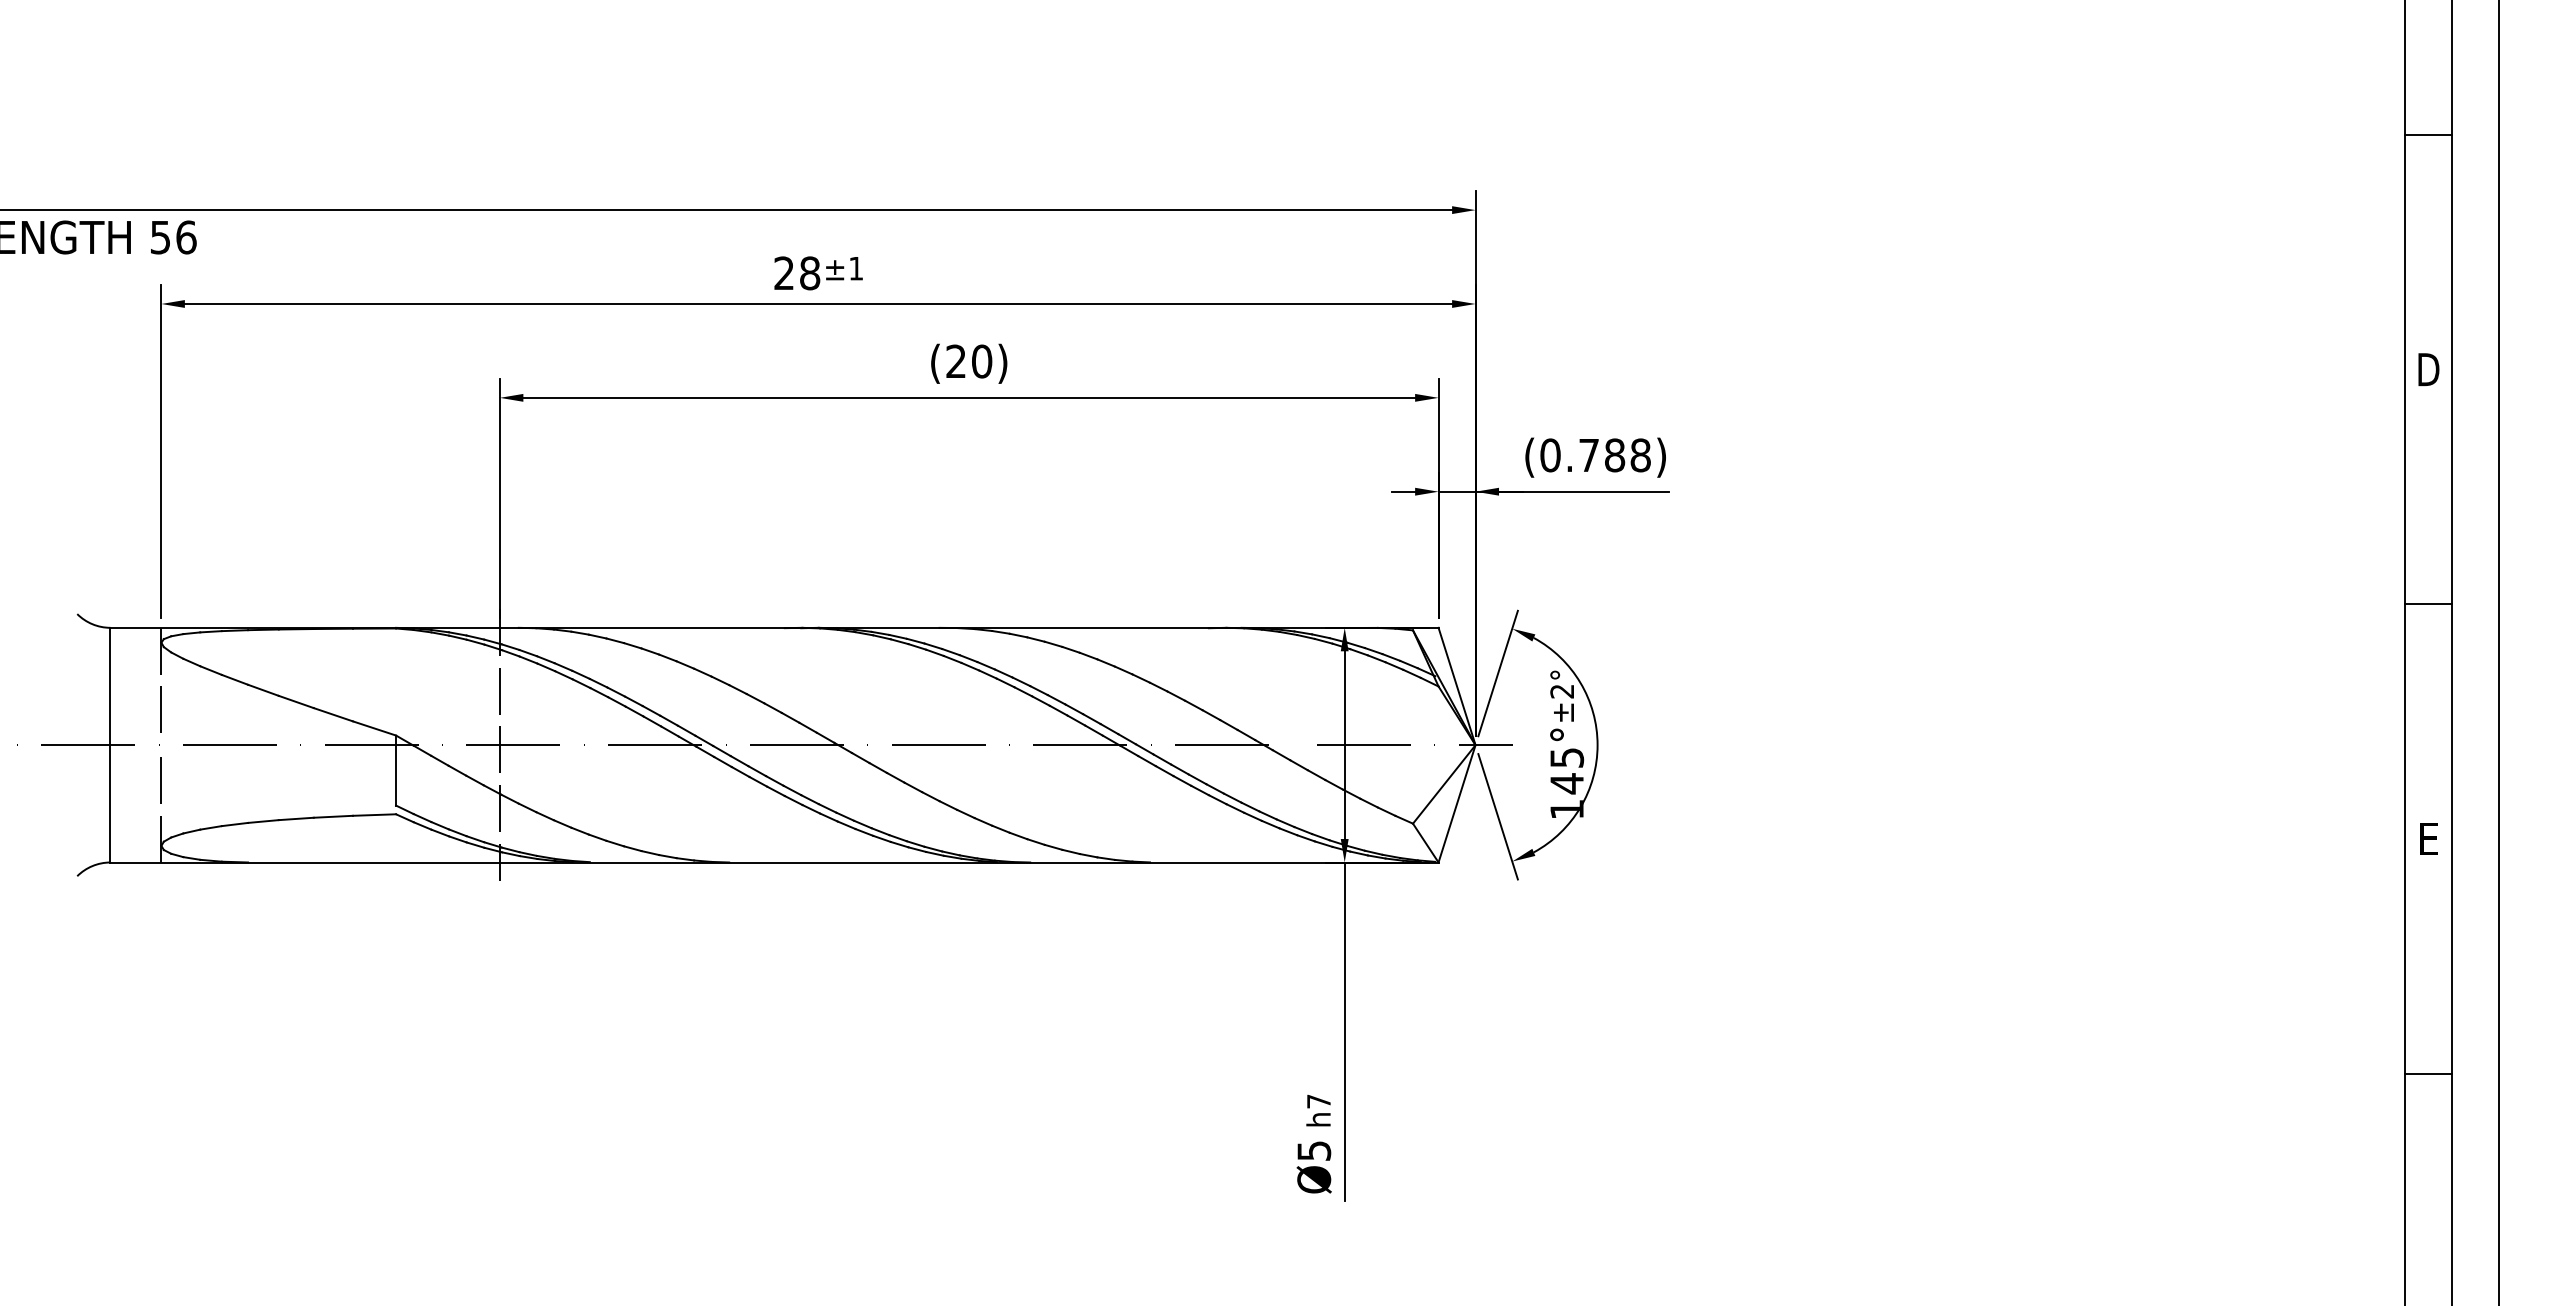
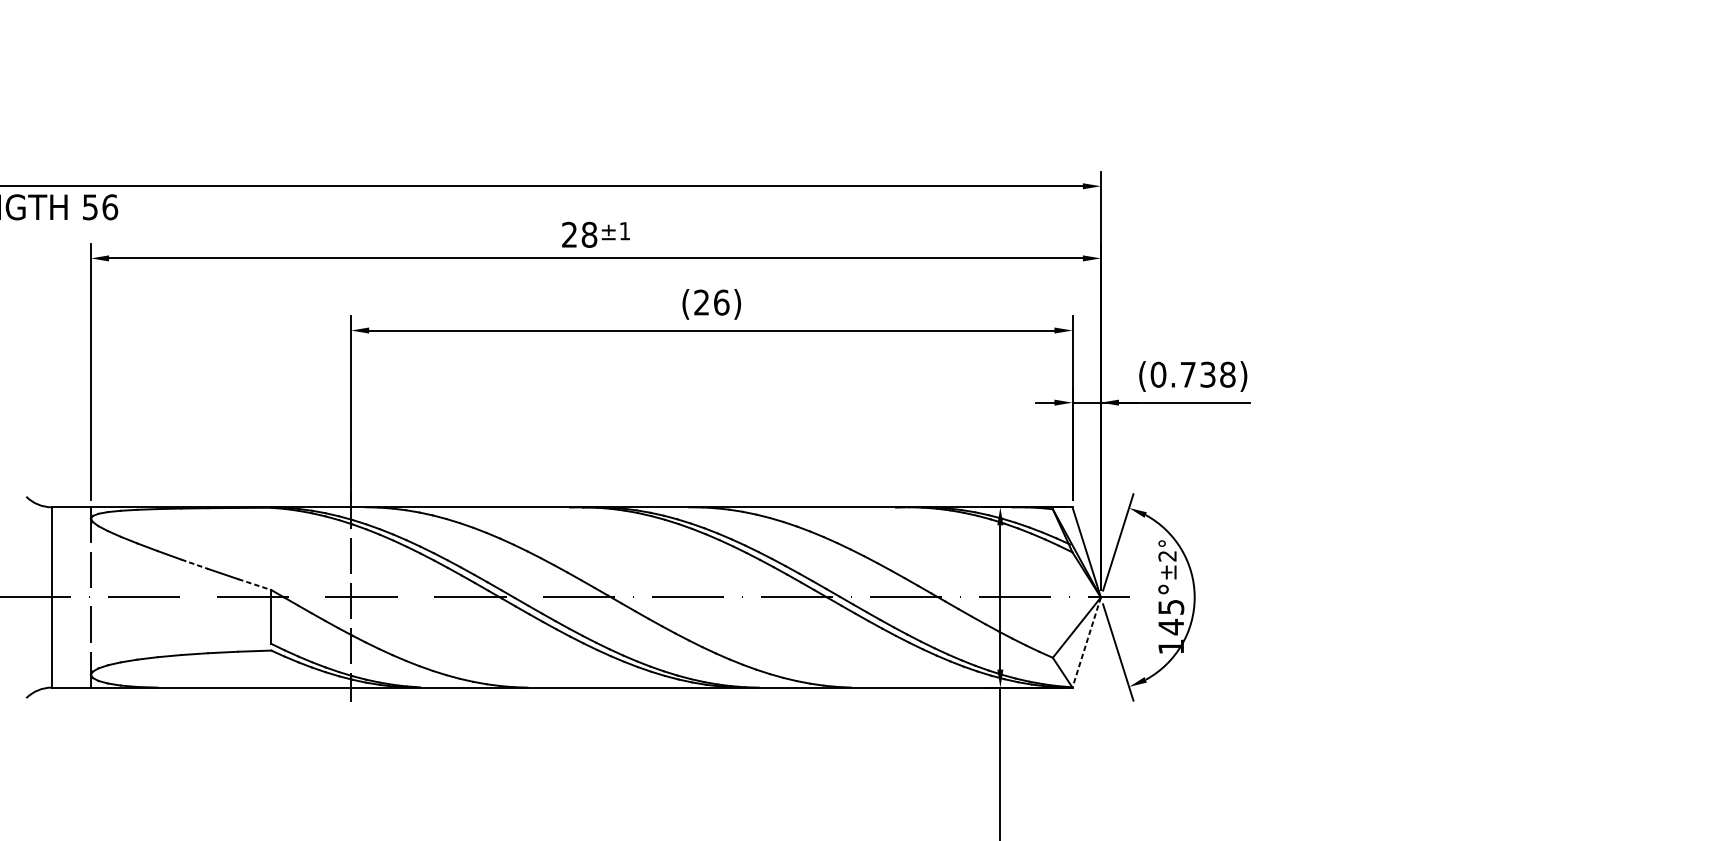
text: (982, 361) -> (722, 302), (20) -> (26)
text: (1615, 455) -> (1208, 374), (0.788) -> (0.738)
line: (296, 701) -> (194, 563), solid -> dashed
line: (374, 728) -> (254, 584), solid -> dashed
line: (1457, 803) -> (1087, 642), solid -> dashed

